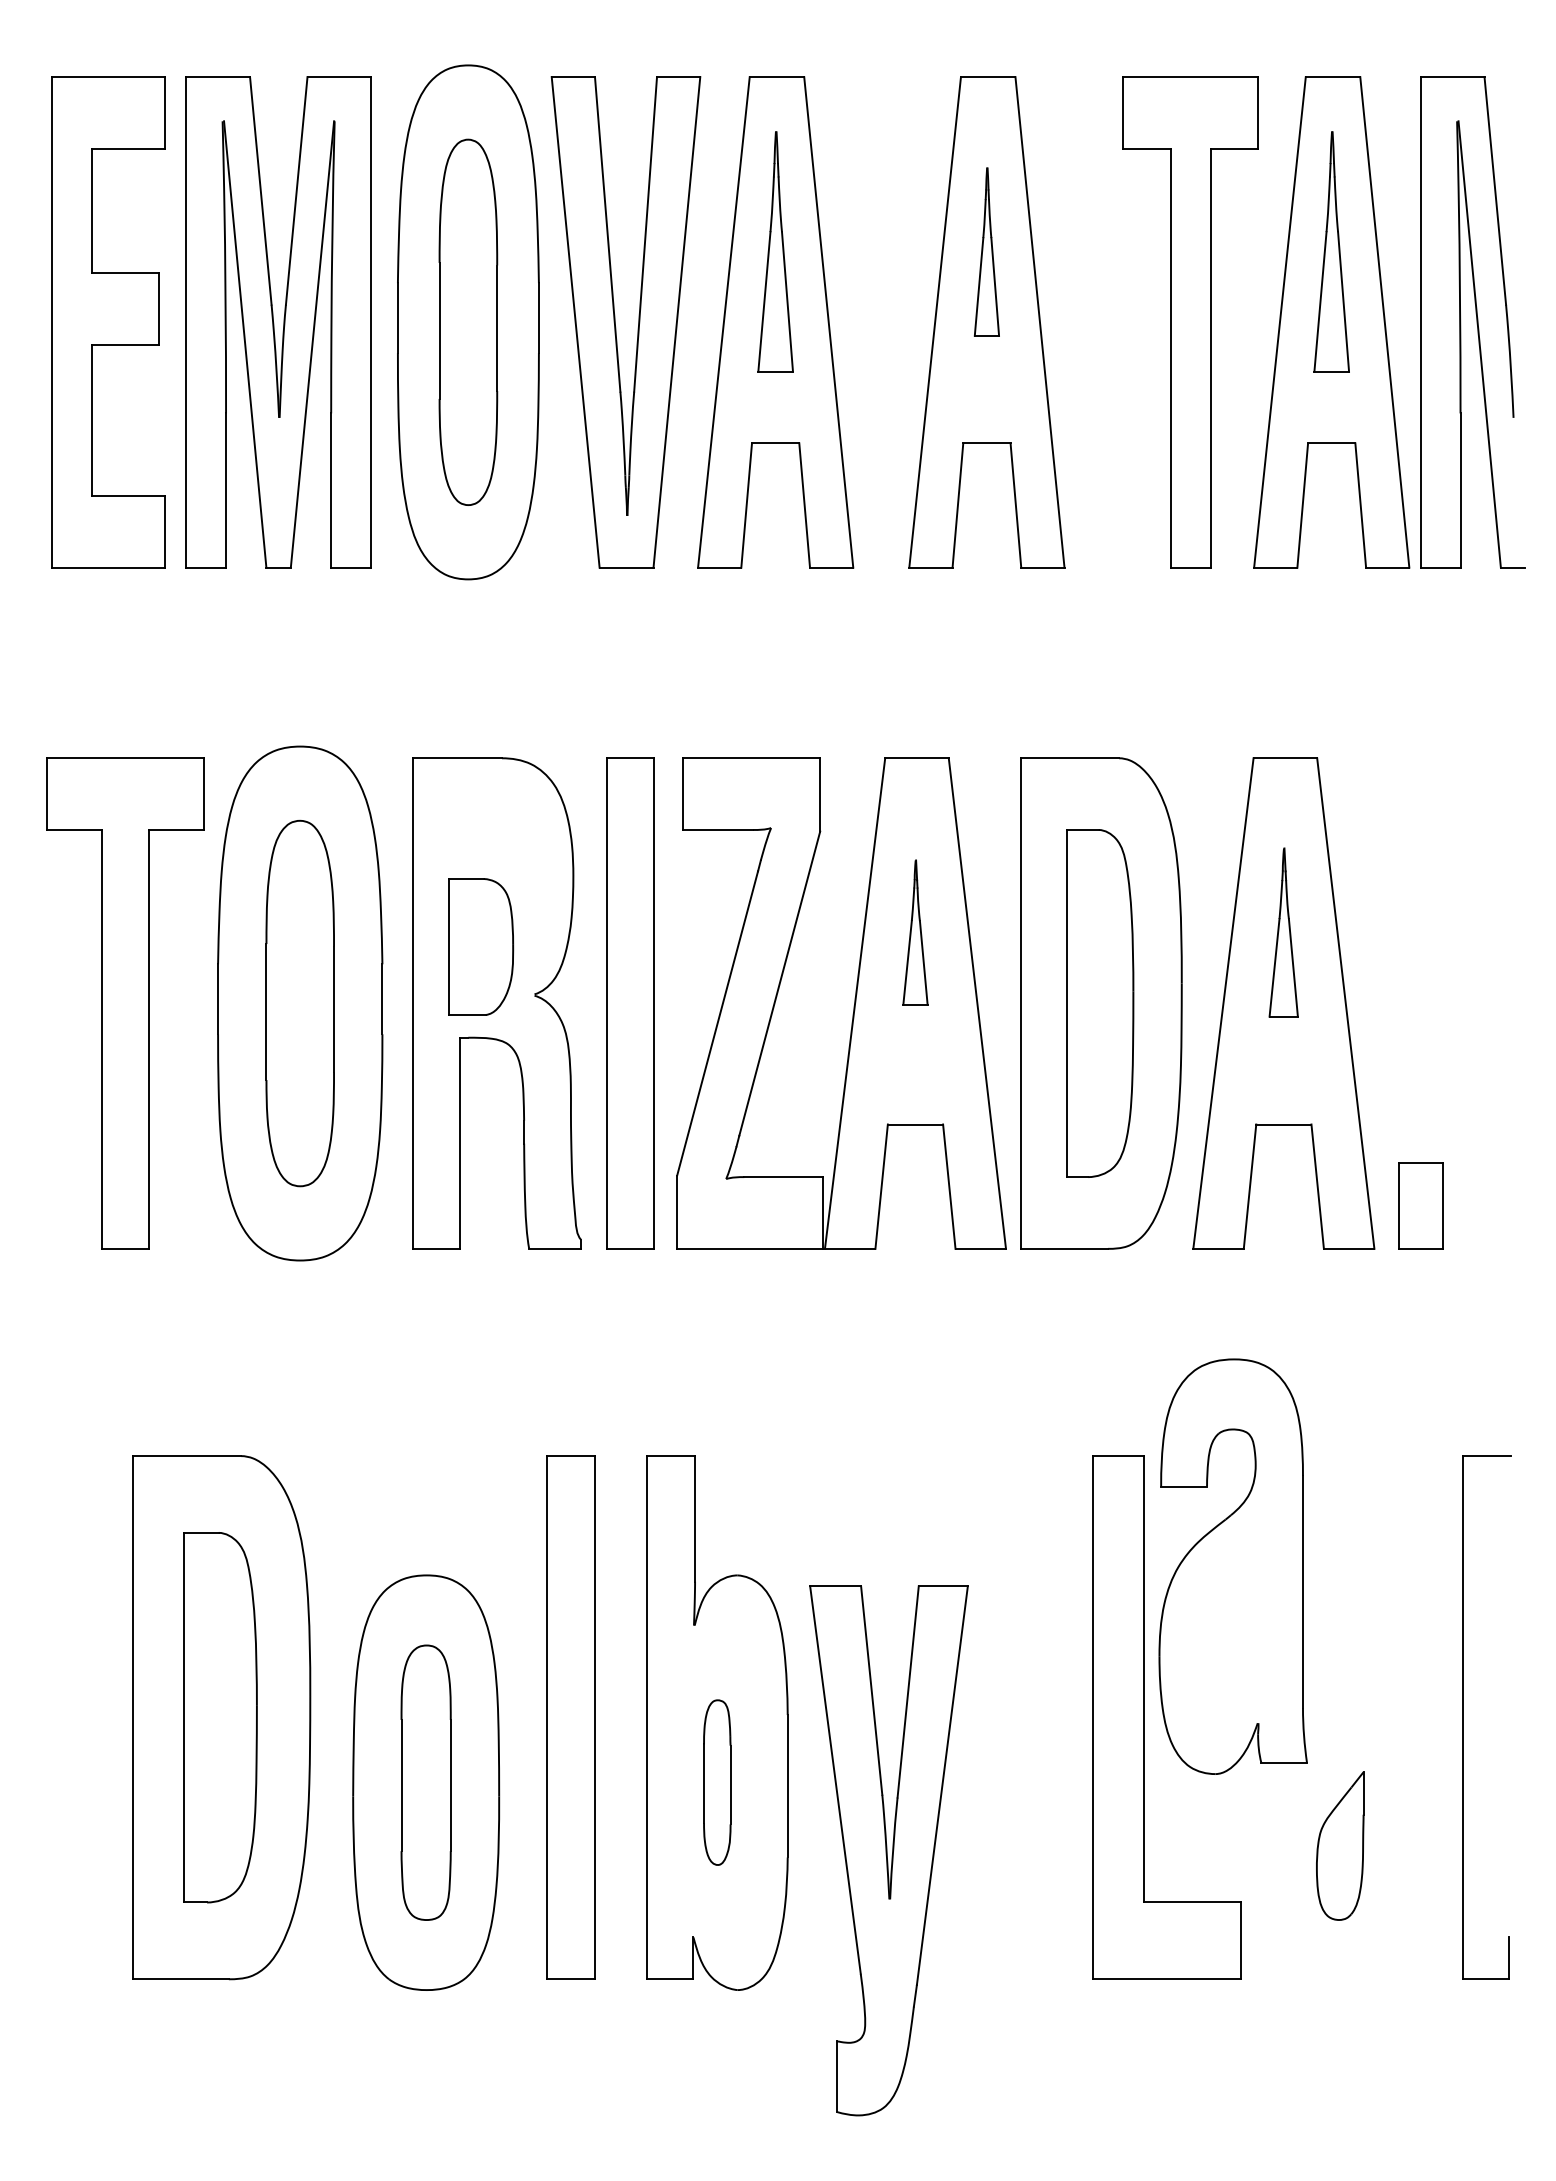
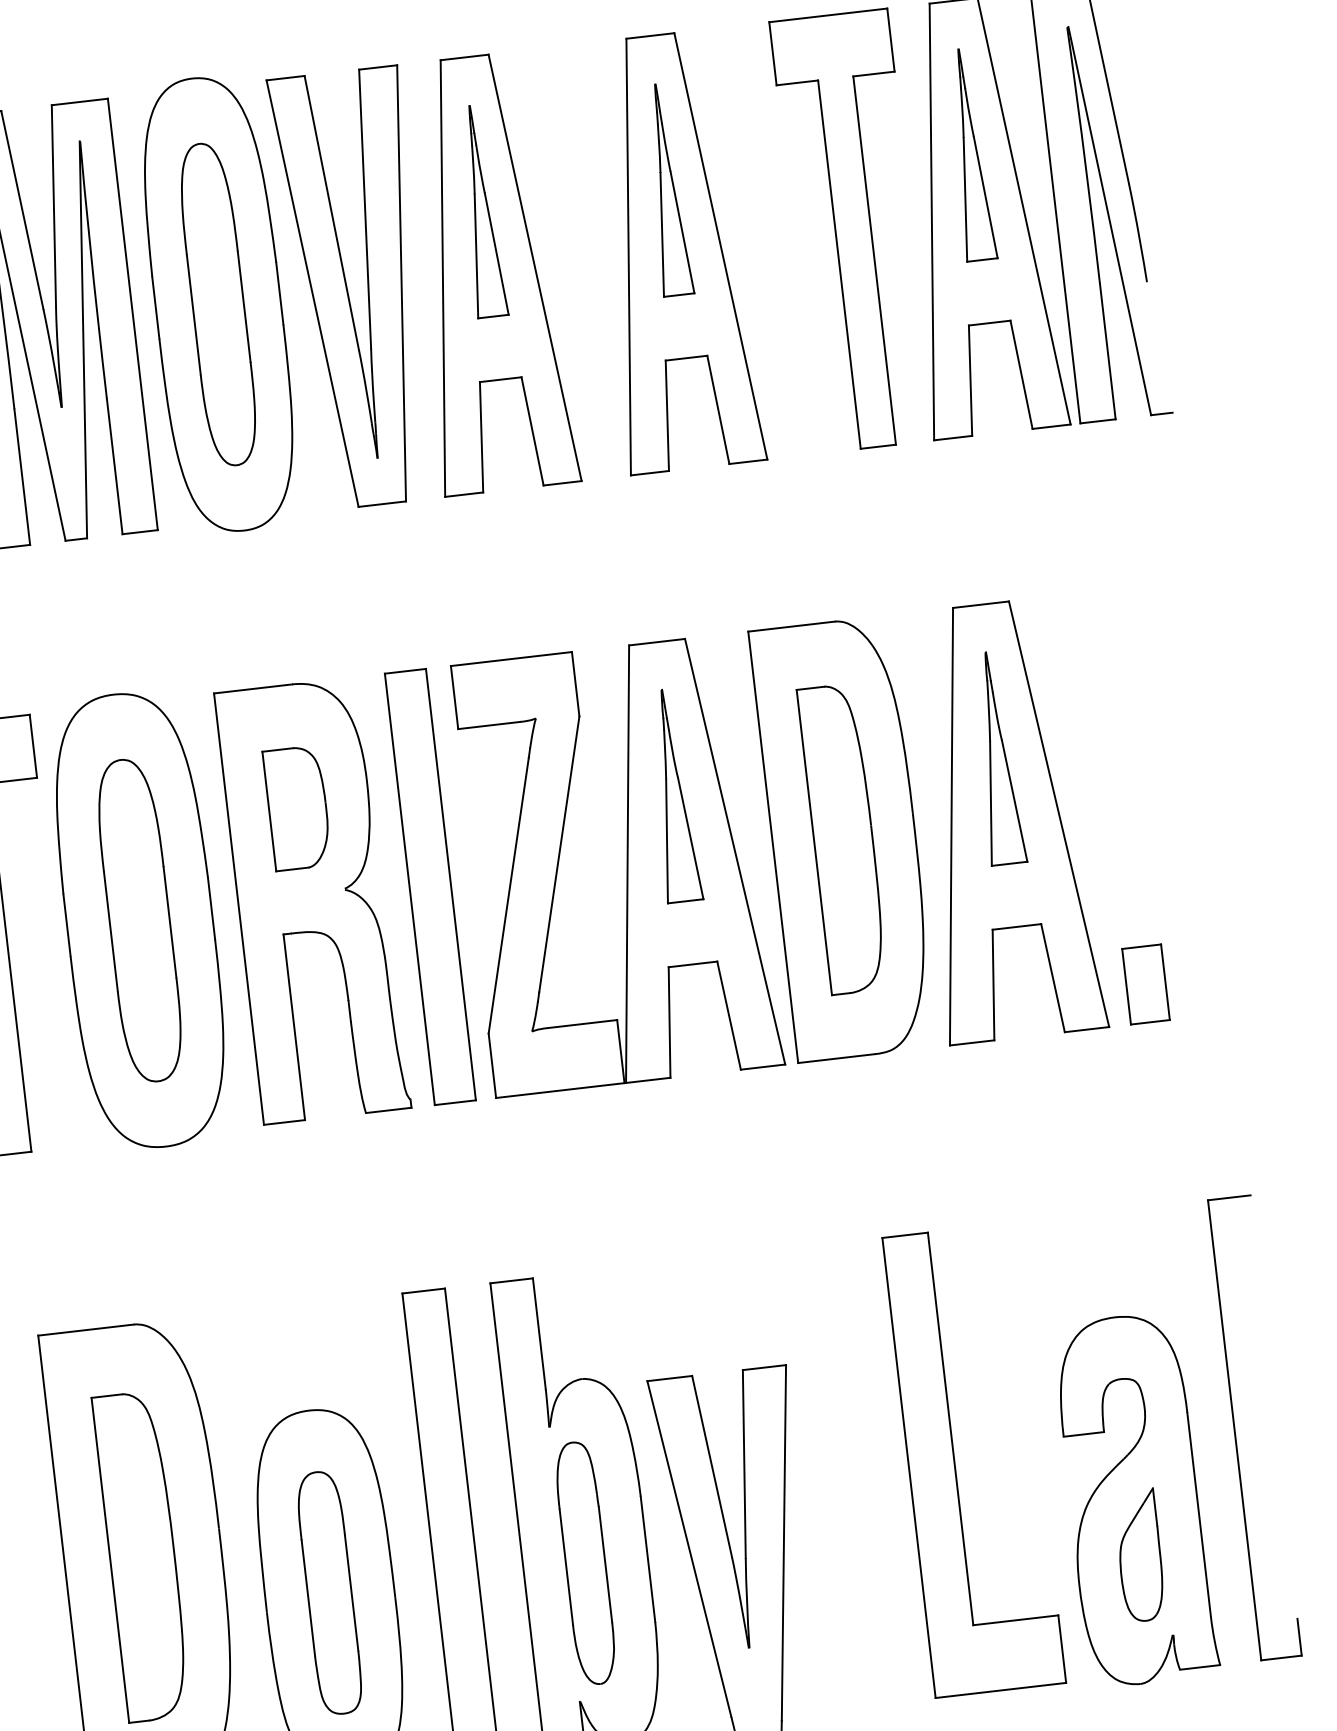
part: (986, 251) -> (666, 189), size x1.43
part: (915, 932) -> (673, 795), size x1.67
part: (1283, 932) -> (997, 758), size x1.43
part: (481, 946) -> (297, 807), moved
part: (1232, 1566) -> (1134, 1499), moved
part: (717, 1782) -> (585, 1563), size x1.67

